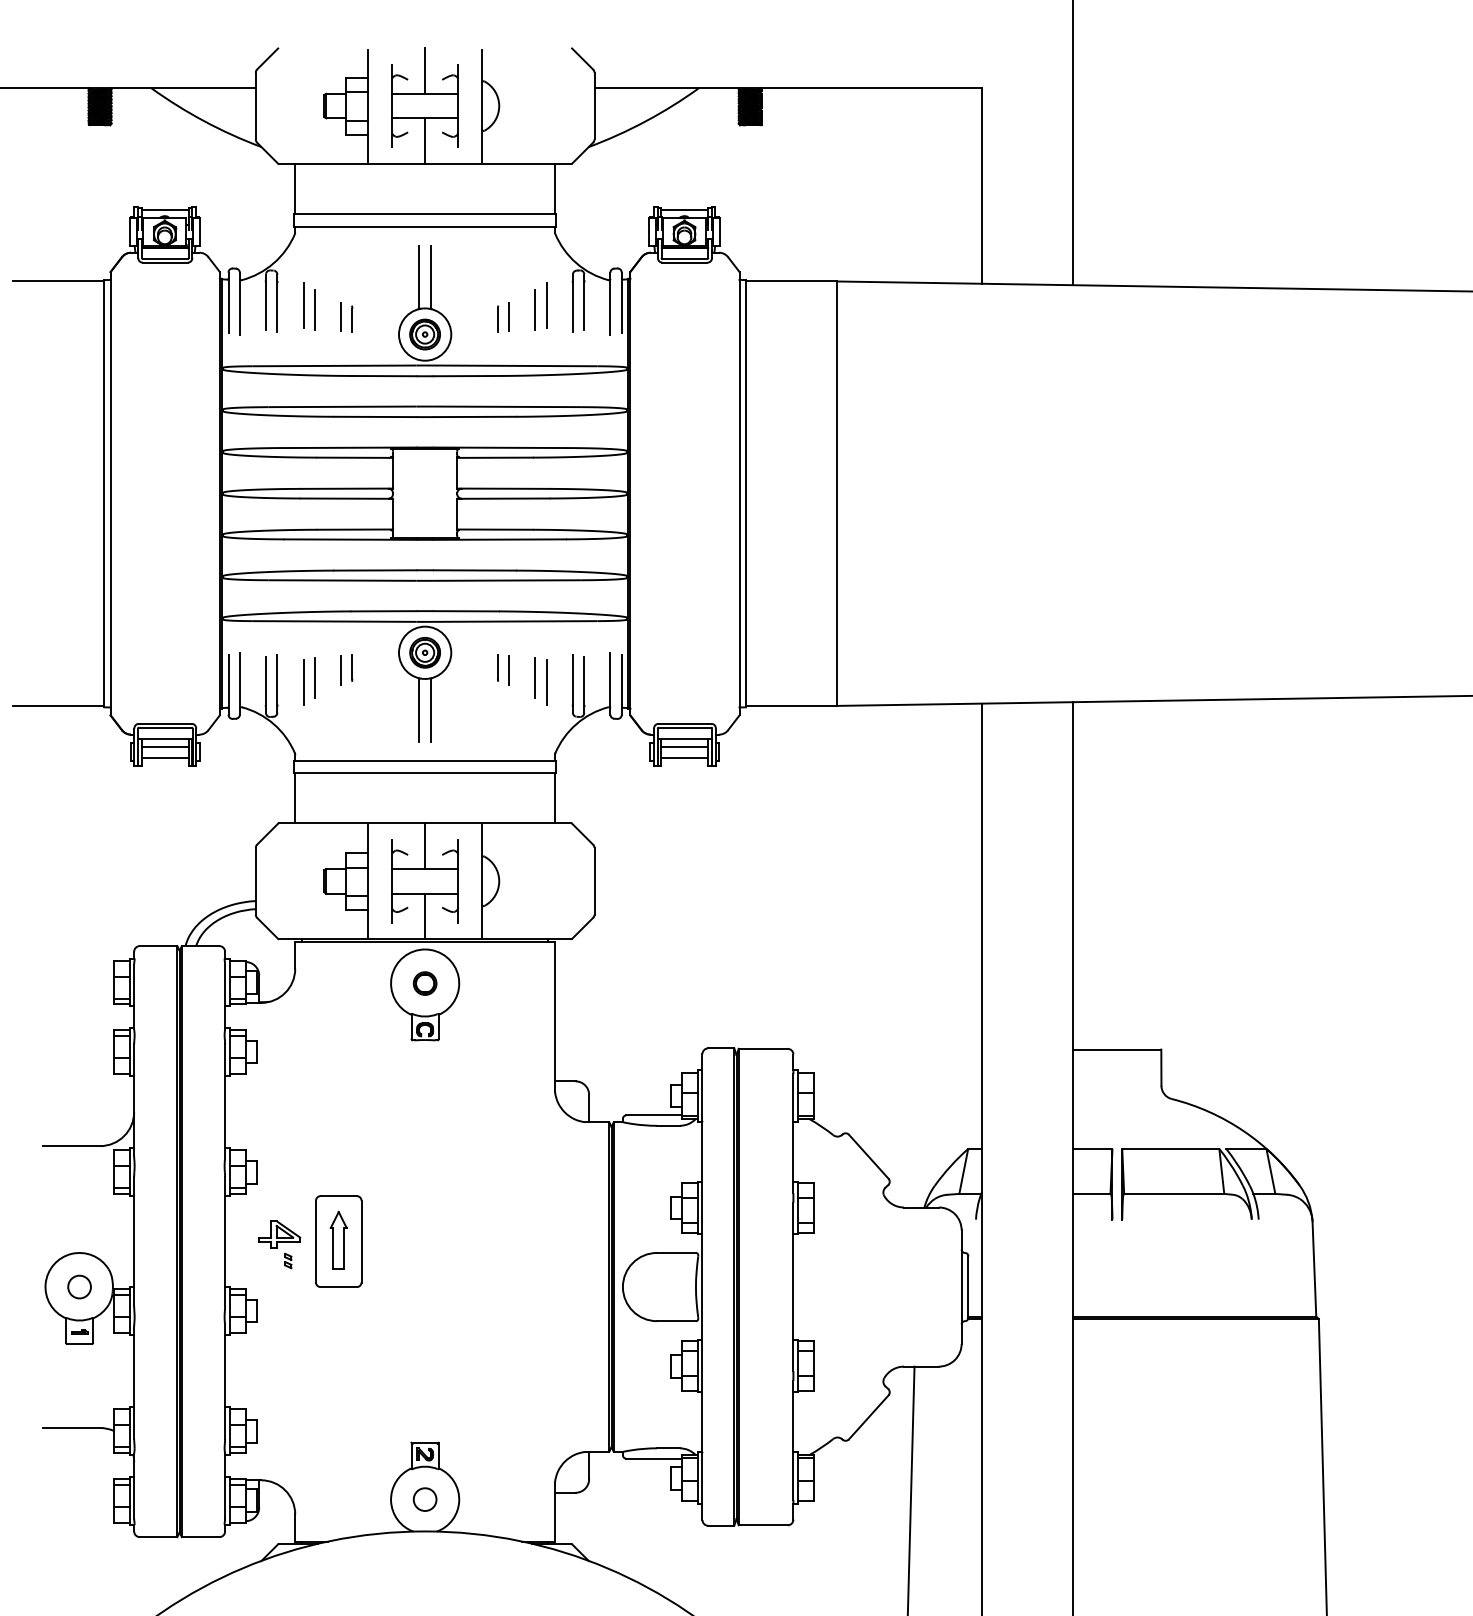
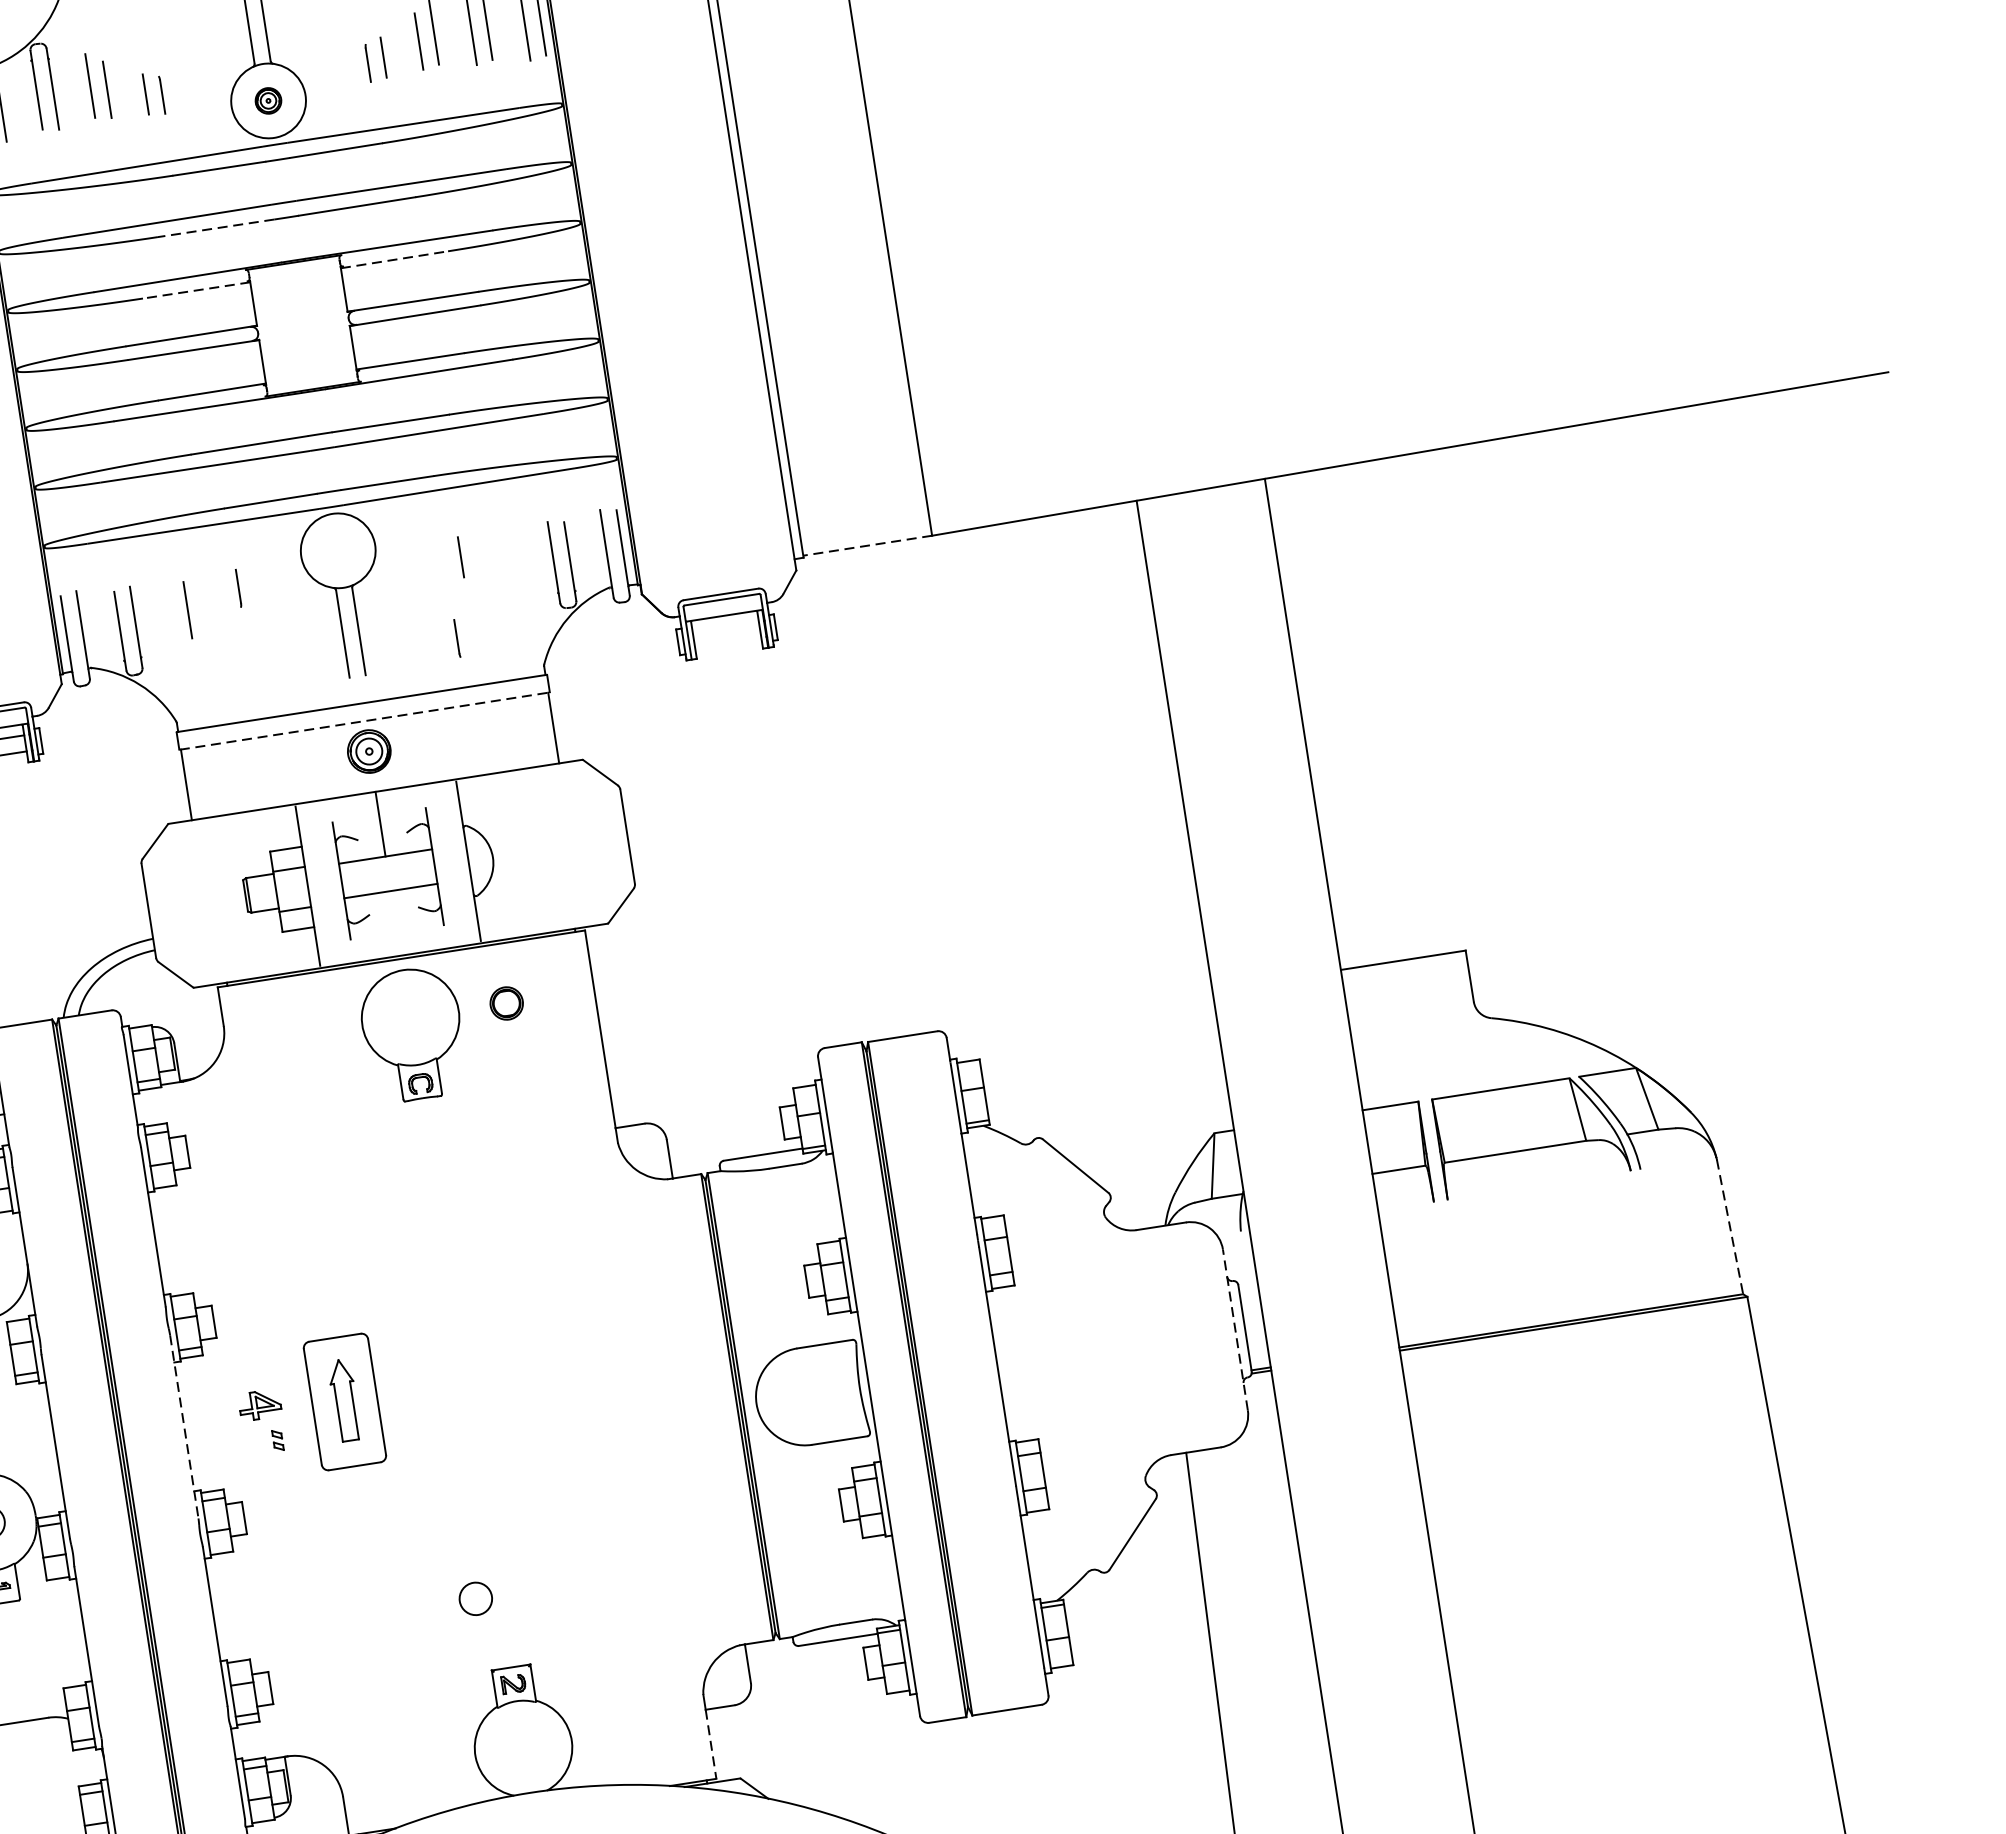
part: (424, 334) -> (267, 101), size x0.6
line: (374, 416) -> (214, 227), solid -> dashed
line: (355, 457) -> (197, 289), solid -> dashed
line: (495, 457) -> (394, 259), solid -> dashed
part: (424, 652) -> (368, 751), moved
line: (498, 667) -> (457, 637), moved
line: (340, 670) -> (222, 594), removed
line: (535, 677) -> (499, 561), removed
line: (303, 681) -> (172, 617), removed
line: (546, 681) -> (516, 564), removed
line: (791, 705) -> (867, 545), solid -> dashed
line: (684, 746) -> (725, 626), removed
line: (684, 758) -> (727, 643), removed
line: (425, 773) -> (365, 721), solid -> dashed
line: (425, 916) -> (396, 923), removed
part: (424, 983) -> (505, 1003), moved
part: (279, 1234) -> (259, 1404), size x0.7
line: (225, 1241) -> (184, 1426), solid -> dashed
line: (1314, 1268) -> (1730, 1226), solid -> dashed
line: (961, 1287) -> (1235, 1330), solid -> dashed
circle: (424, 1499) -> (474, 1598), moved
line: (555, 1517) -> (711, 1744), solid -> dashed

